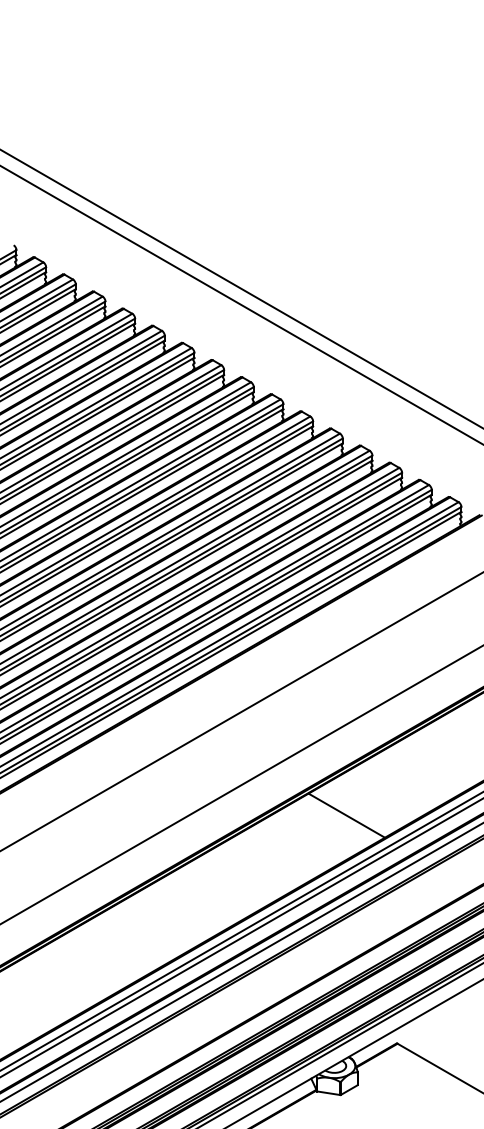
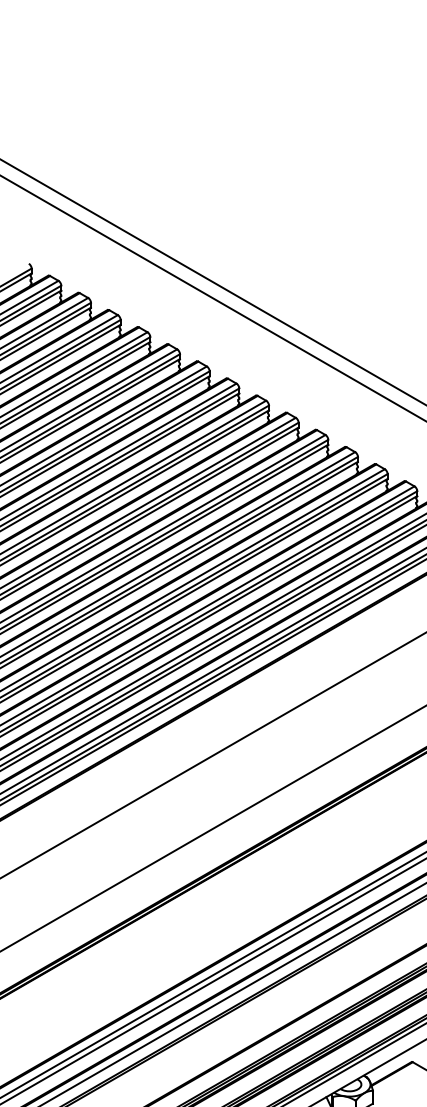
line: (346, 815) -> (361, 833), removed

